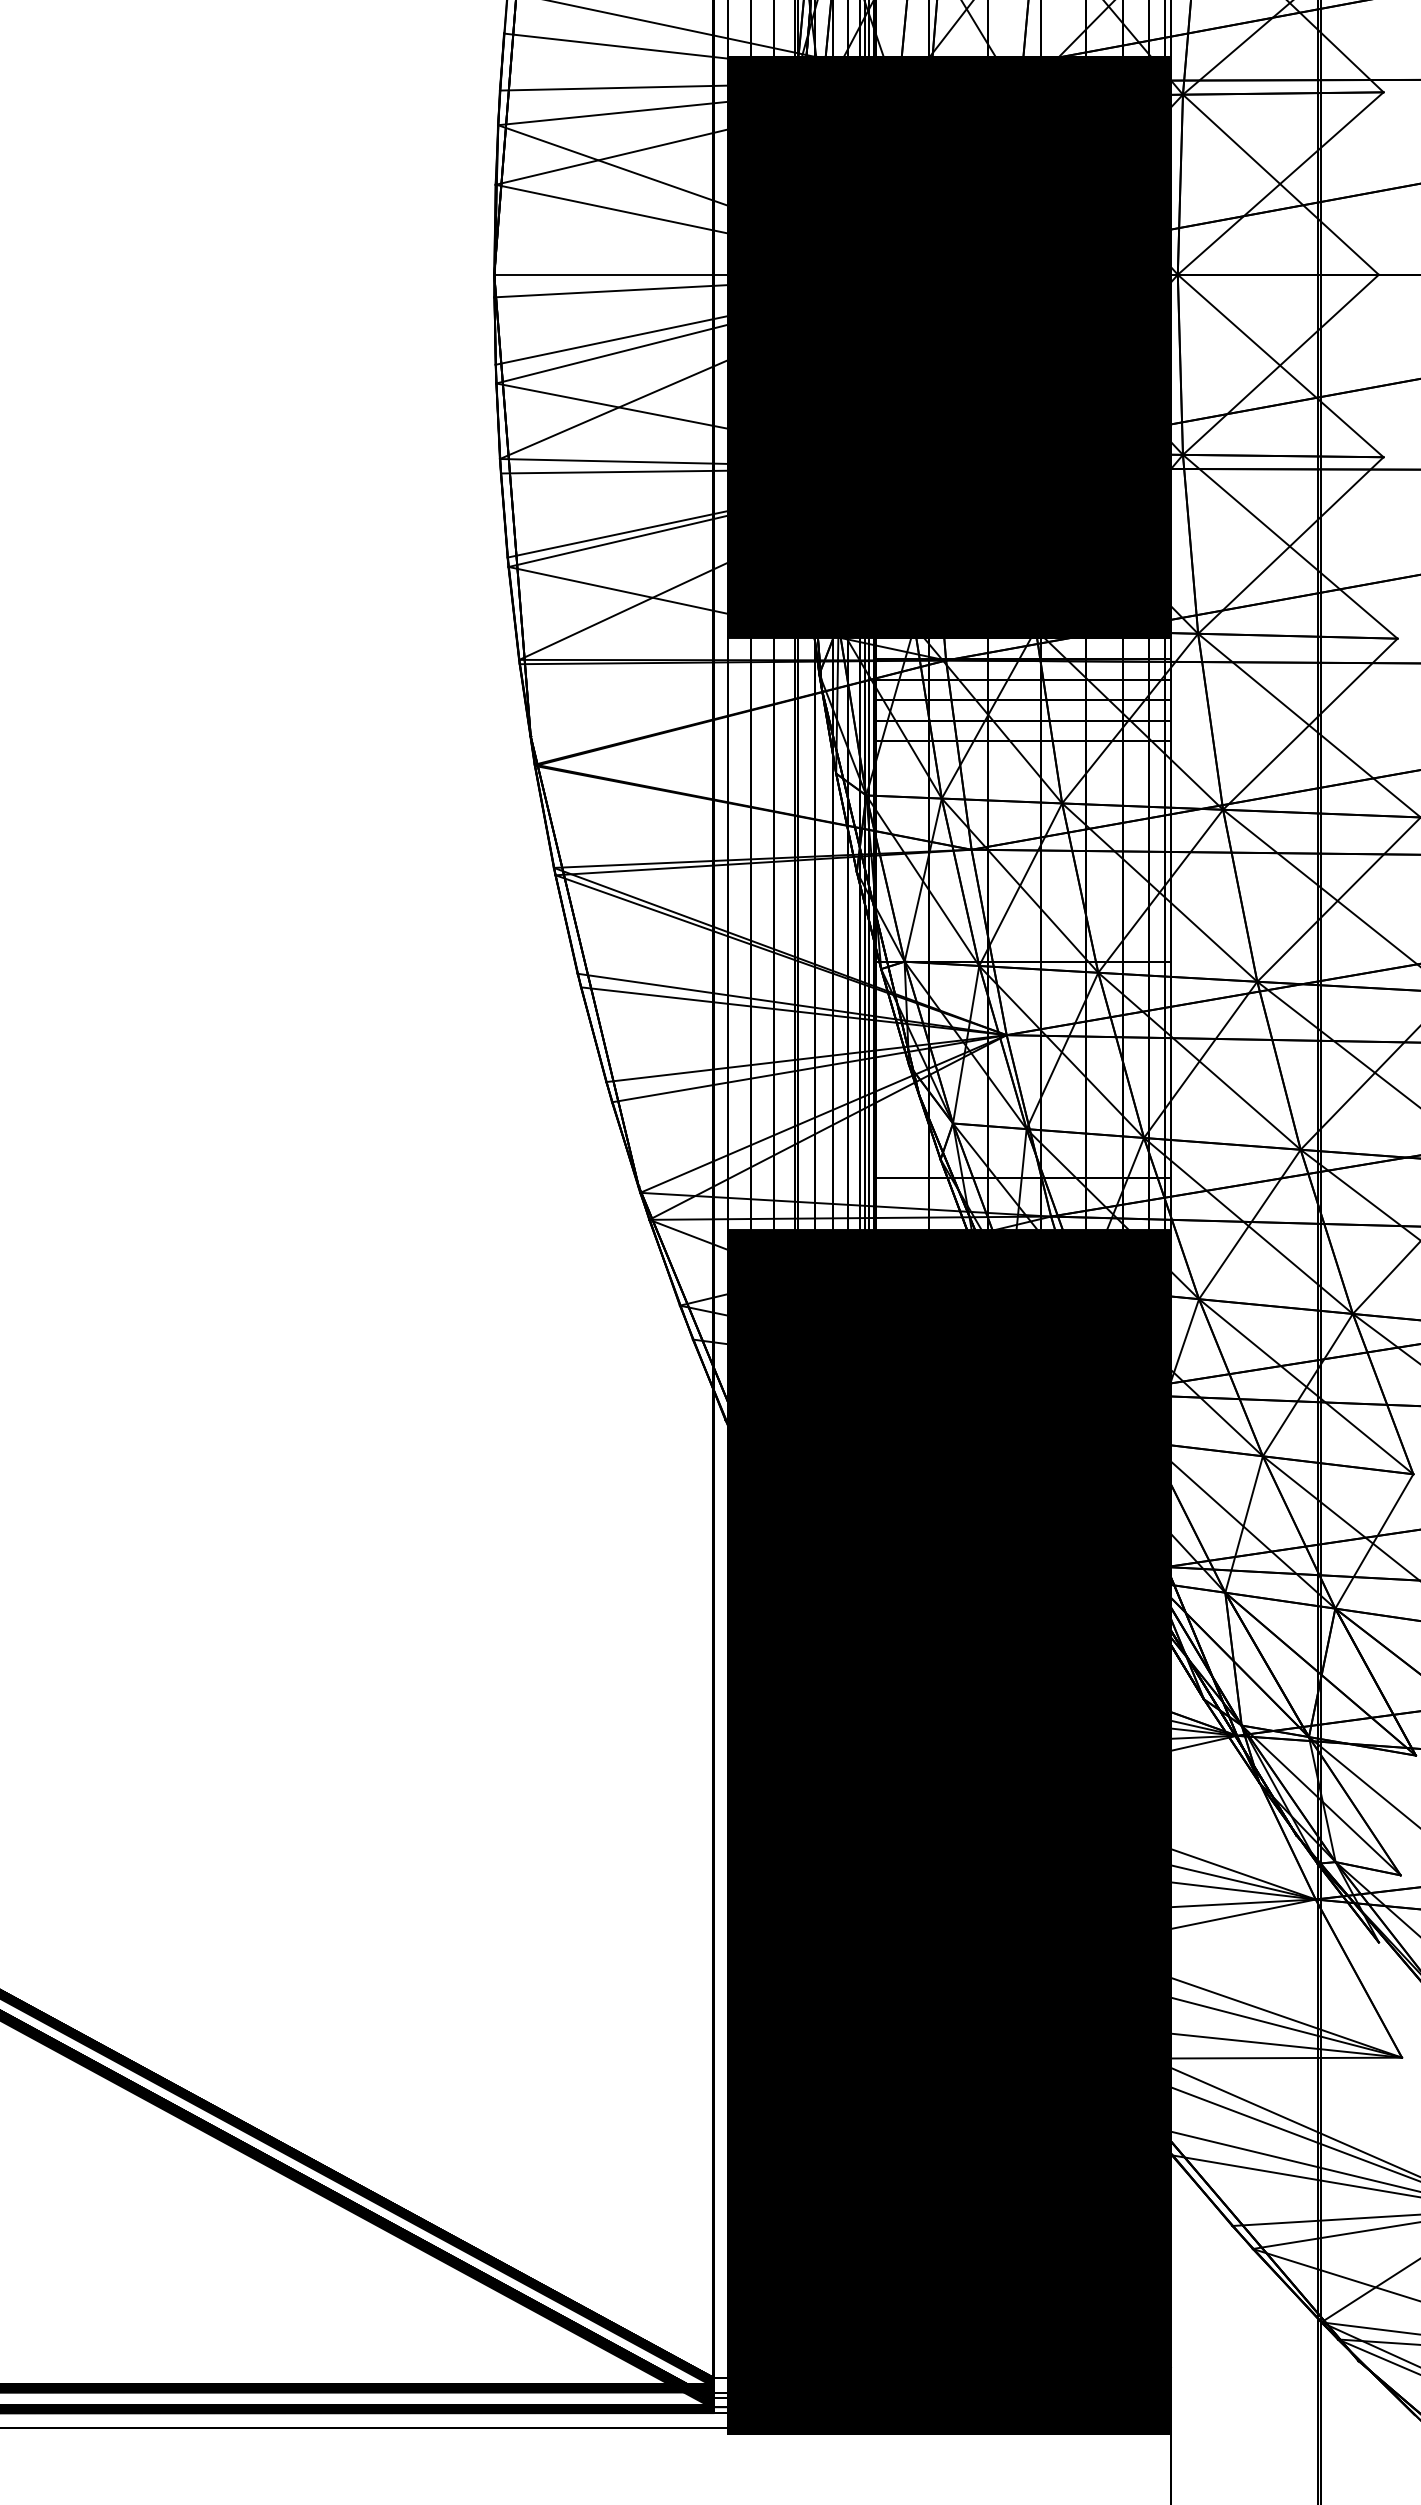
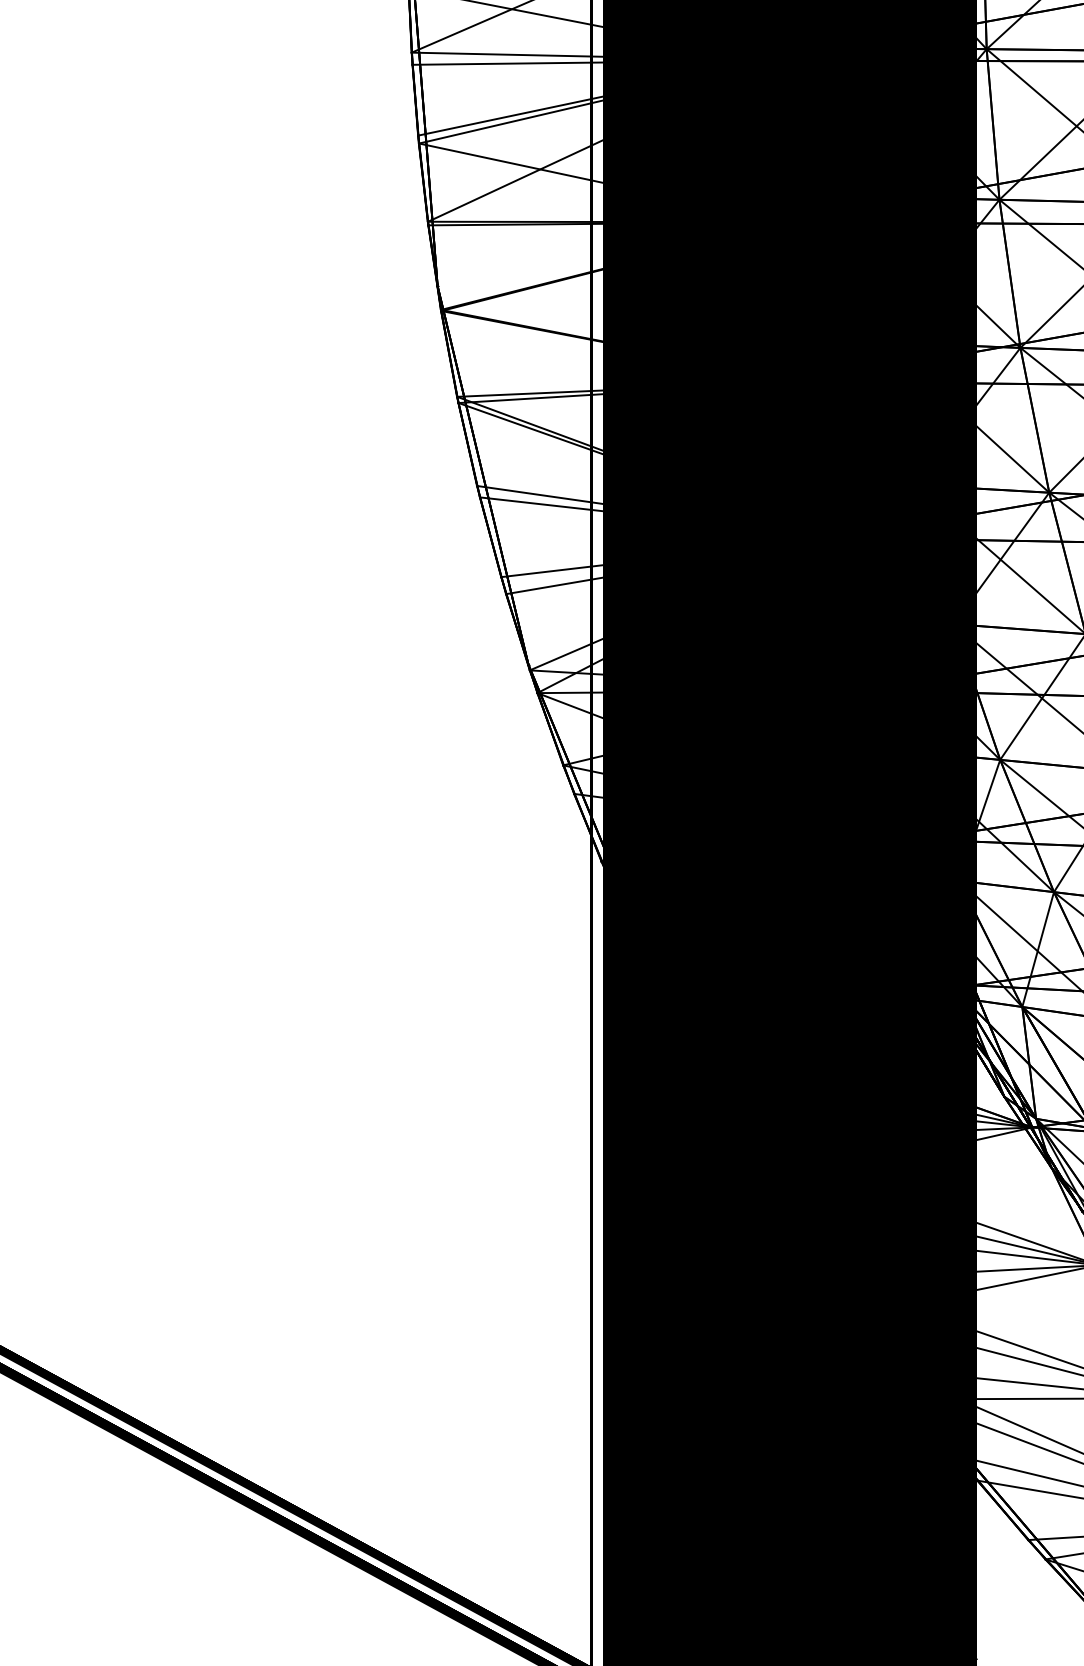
fill: (949, 933) -> (790, 452), added

